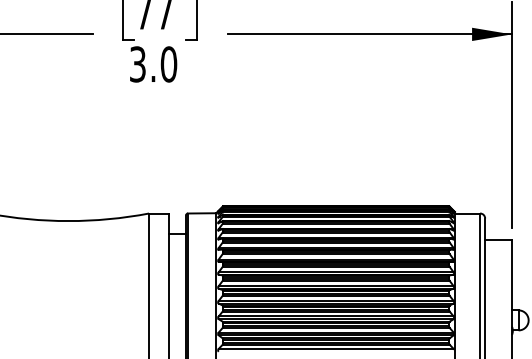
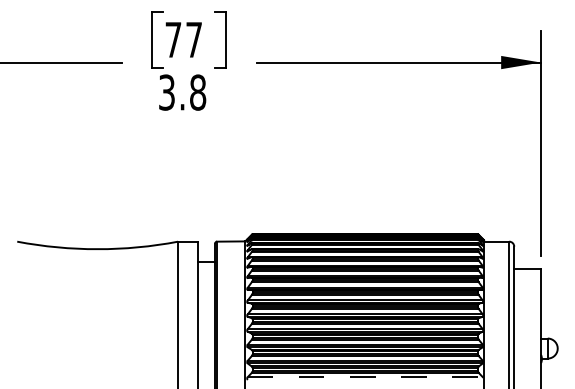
text: (169, 64) -> (198, 92), 3.0 -> 3.8
line: (336, 349) -> (365, 377), solid -> dashed

